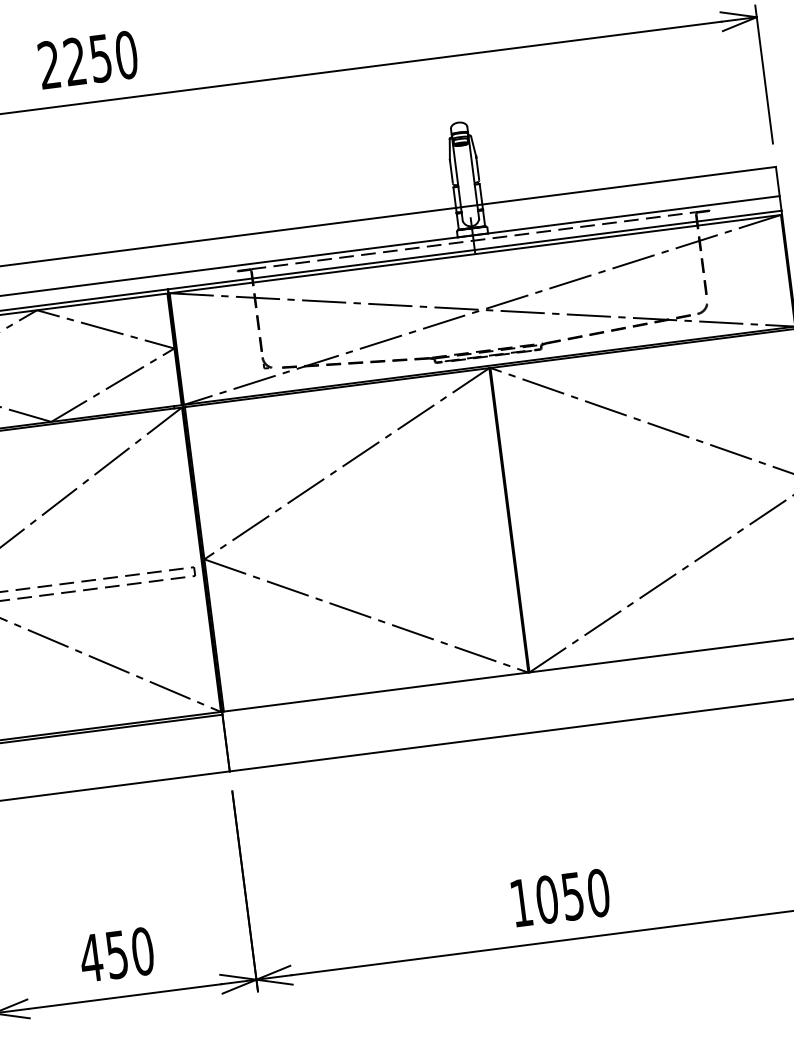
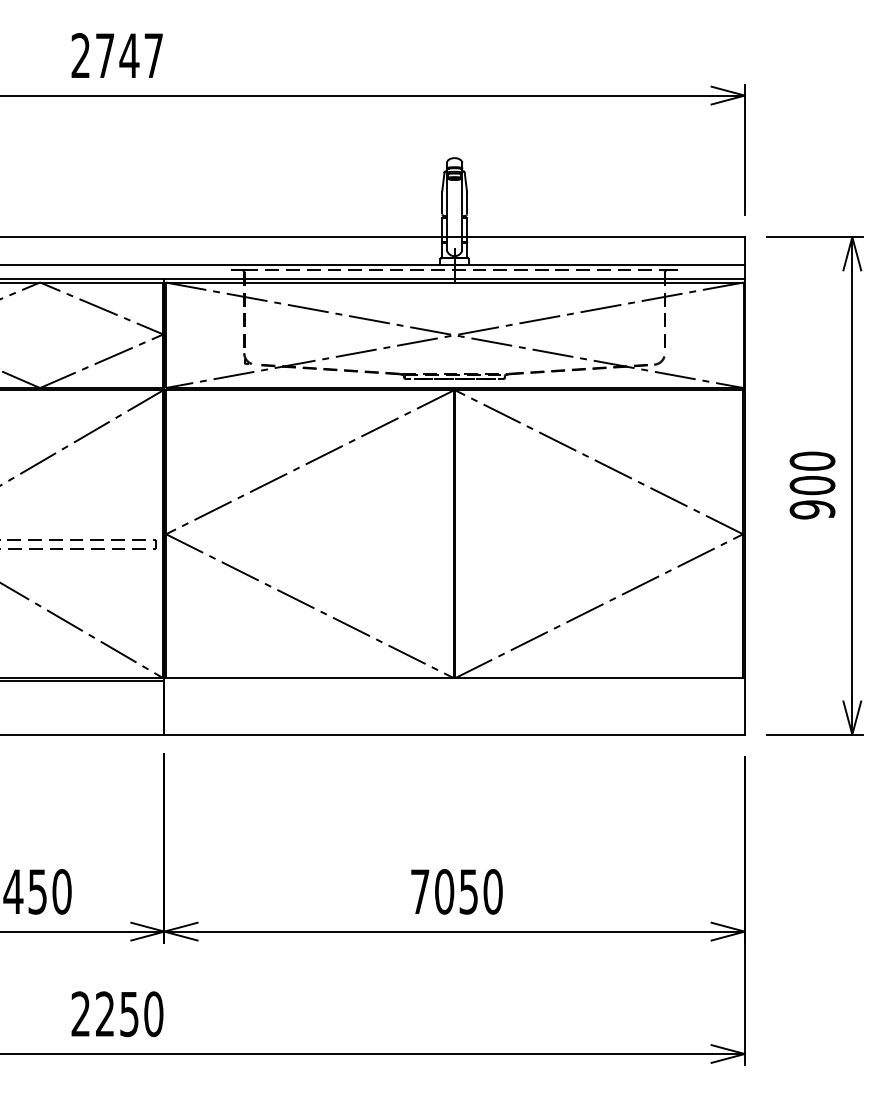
text: (100, 58) -> (129, 55), 2250 -> 2747
text: (521, 902) -> (420, 891), 1050 -> 7050

